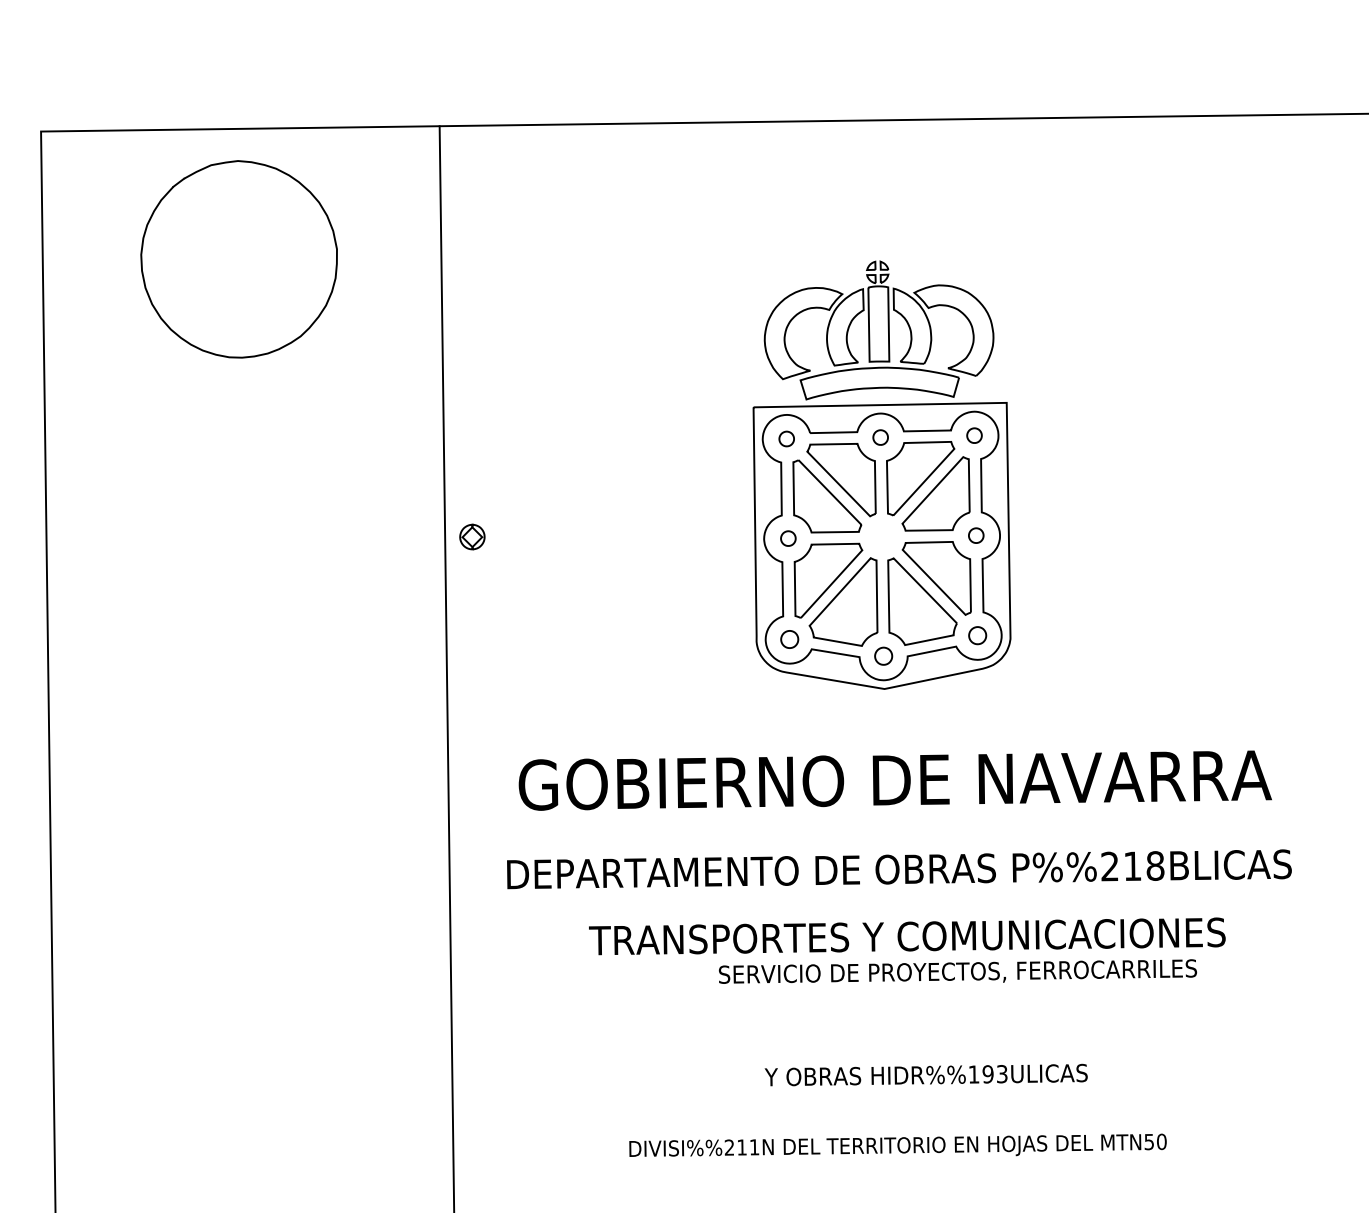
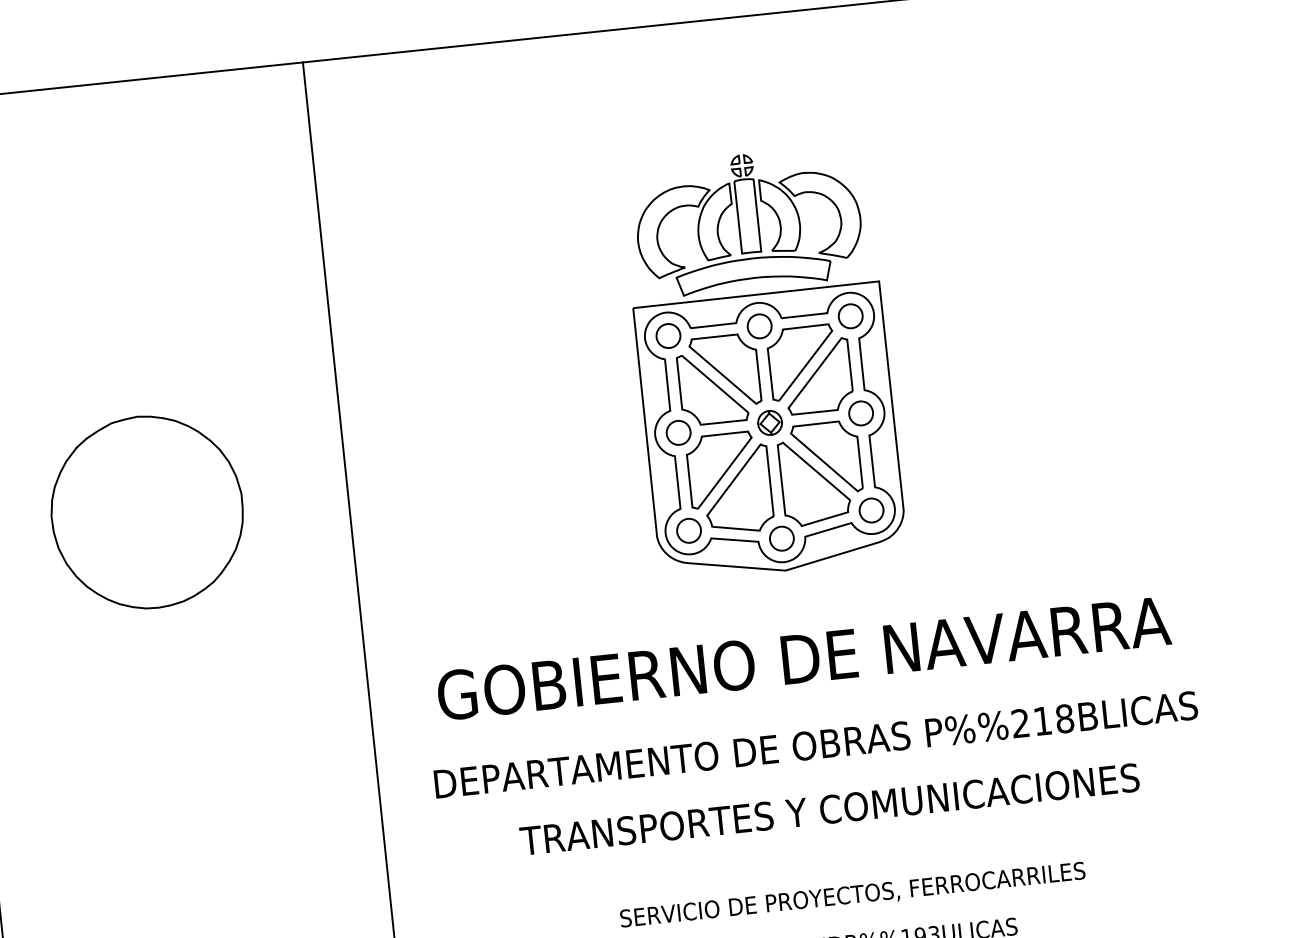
part: (238, 259) -> (146, 512), moved
part: (974, 435) -> (850, 315), size x1.67
part: (880, 437) -> (759, 326), size x1.67
part: (786, 438) -> (668, 335), size x1.67
part: (976, 535) -> (861, 413), size x1.67
part: (472, 536) -> (770, 422), moved
part: (788, 538) -> (678, 432), size x1.67
part: (977, 635) -> (871, 510), size x1.43
part: (789, 639) -> (688, 530), size x1.43
part: (883, 656) -> (781, 539), size x1.43
text: (957, 971) -> (852, 894), moved

